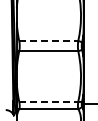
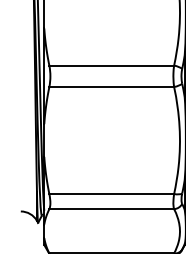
line: (48, 41) -> (111, 66), dashed -> solid
line: (48, 101) -> (111, 193), dashed -> solid

